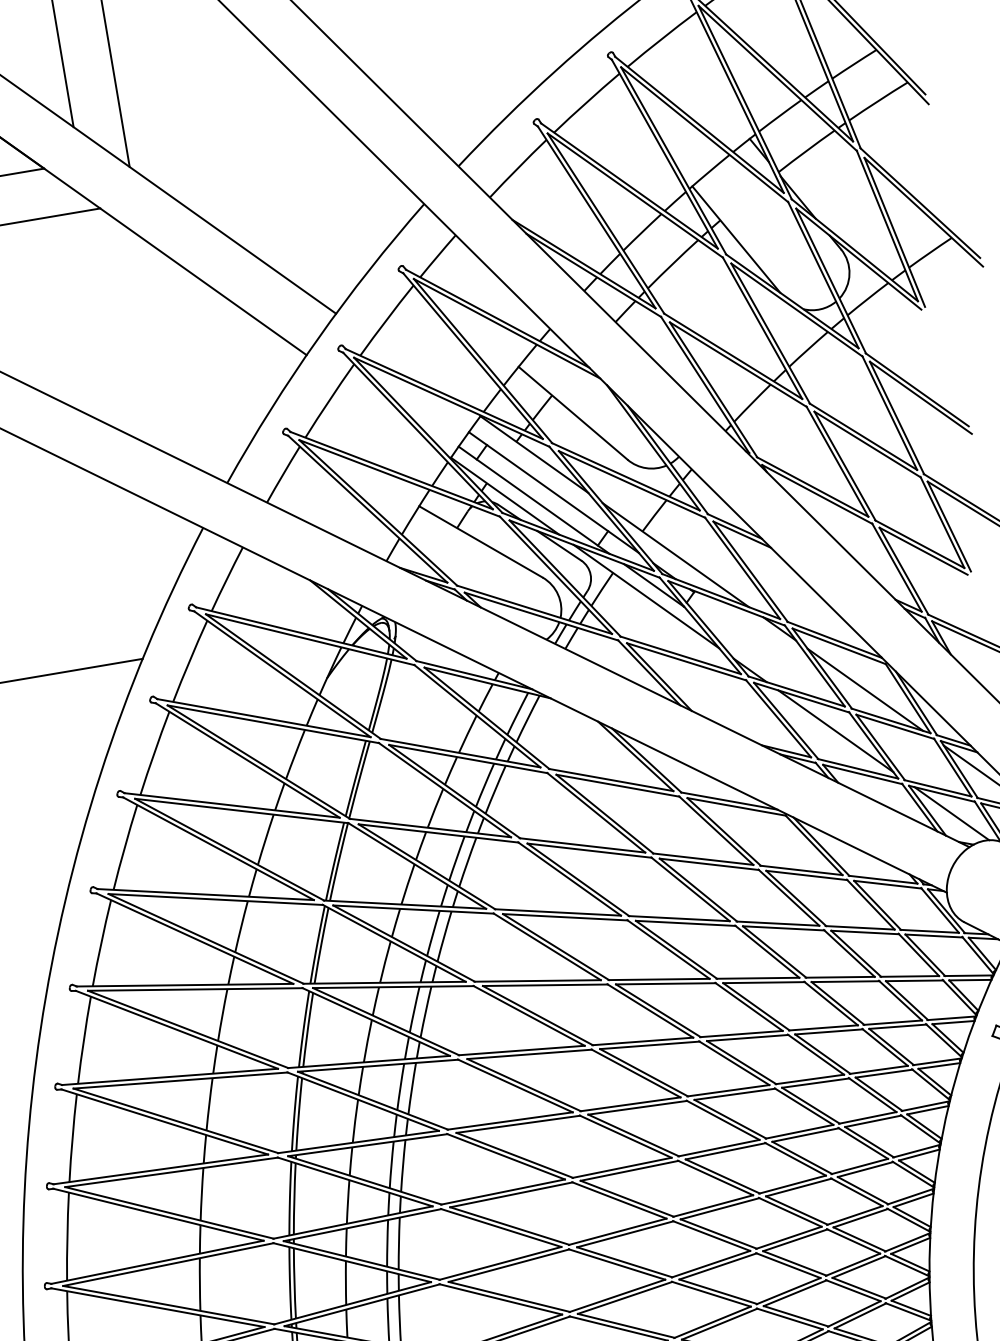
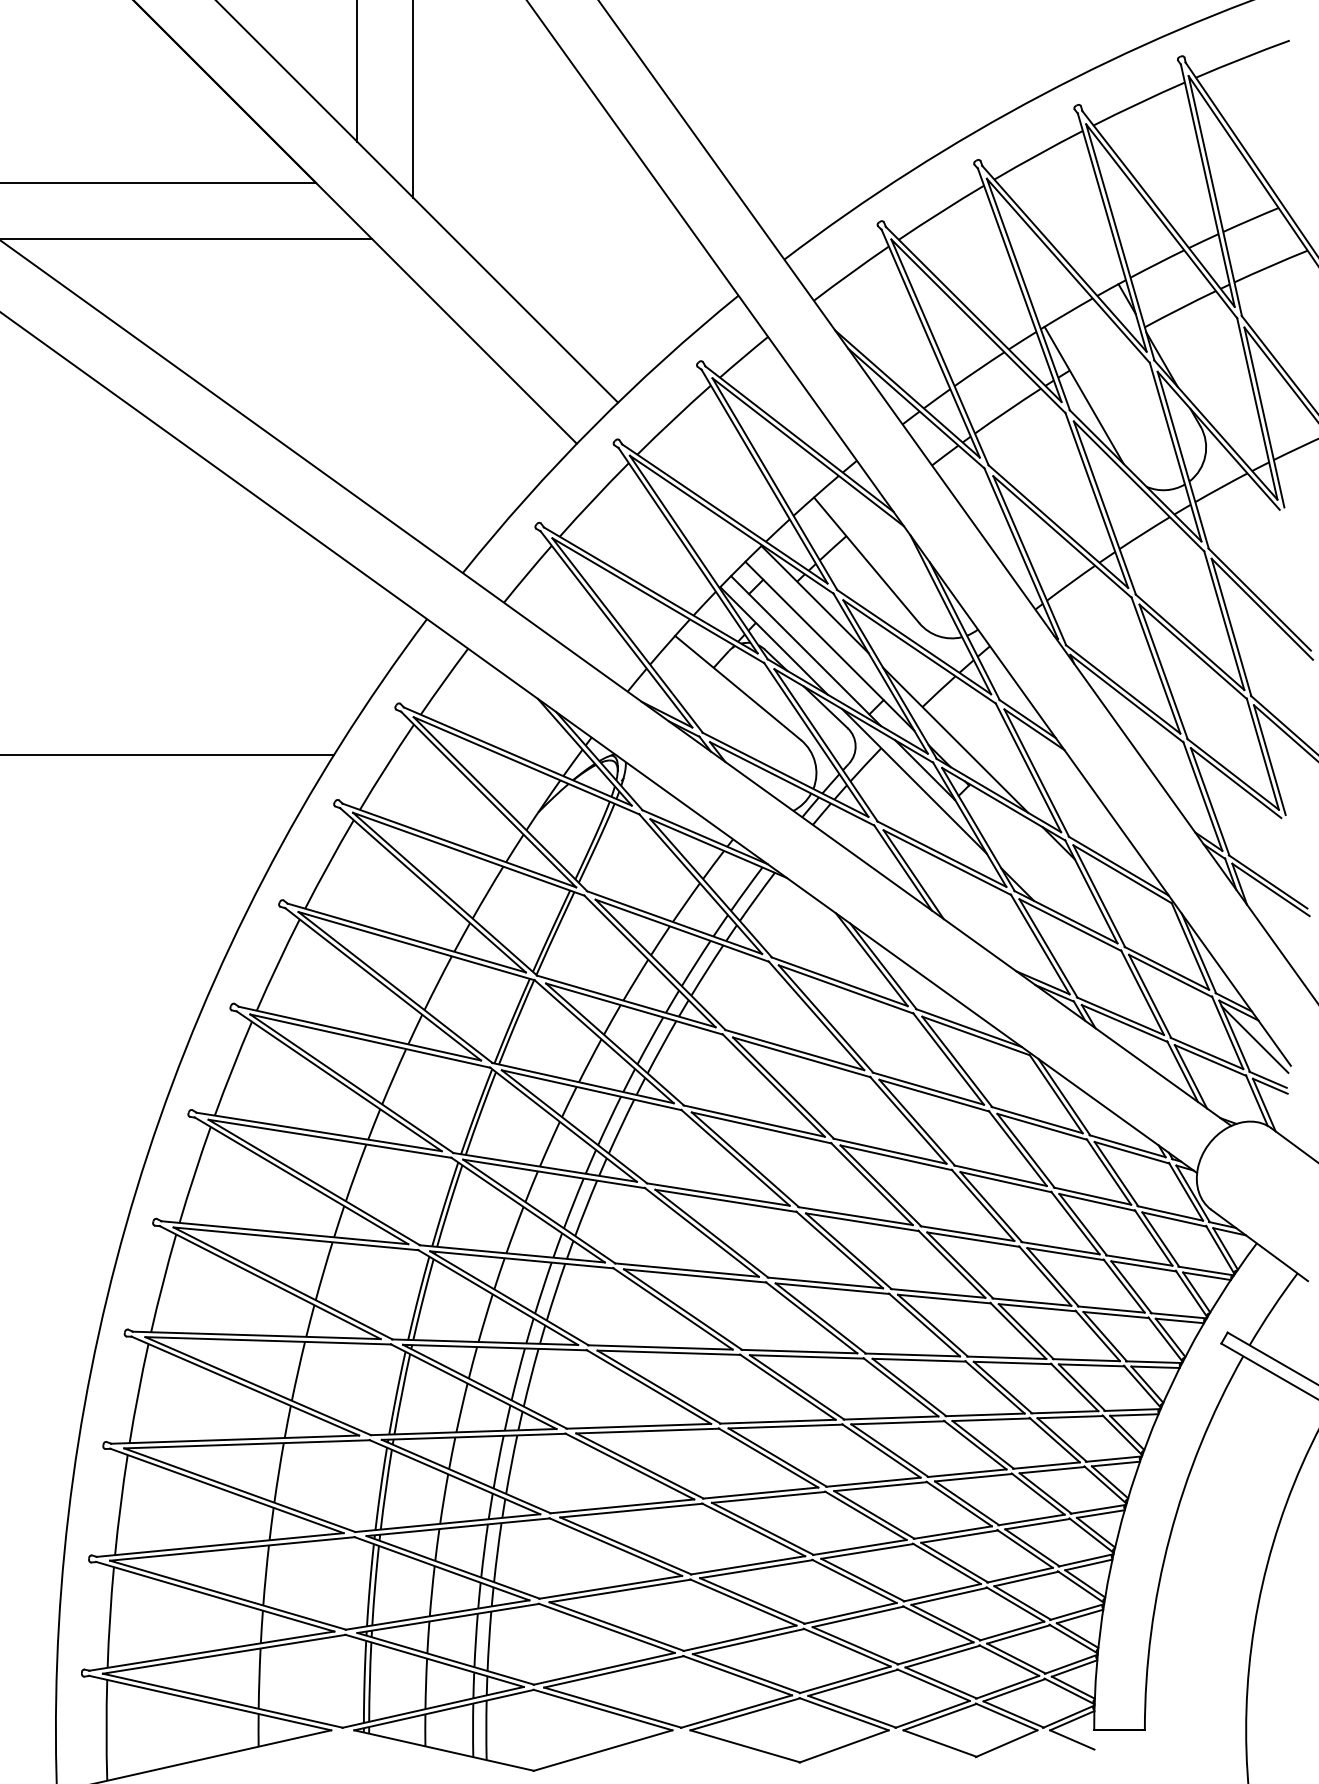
line: (865, 689) -> (1143, 928), removed
line: (835, 731) -> (1102, 969), removed
line: (951, 813) -> (1217, 1084), removed

